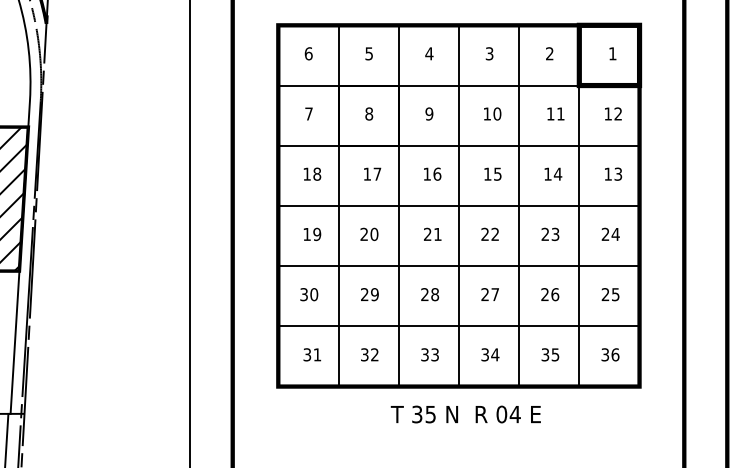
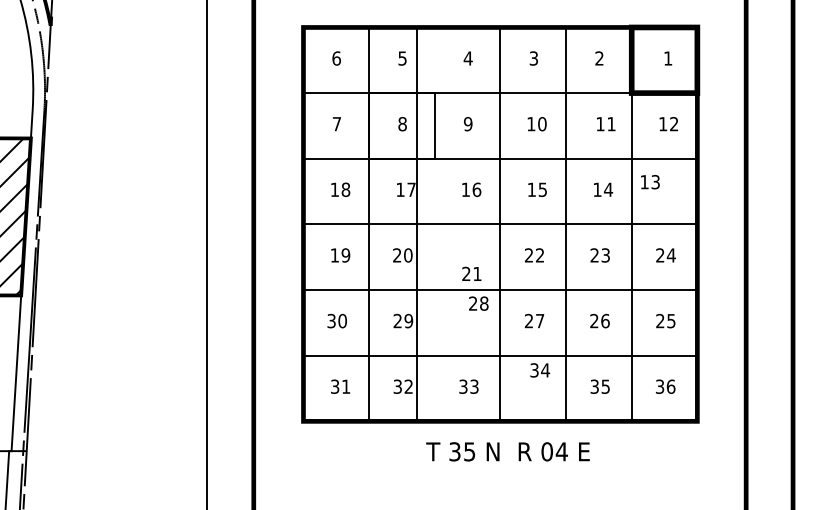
text: (613, 173) -> (650, 181), moved
line: (398, 205) -> (417, 223), moved
text: (432, 233) -> (471, 272), moved
text: (430, 294) -> (479, 303), moved
text: (490, 354) -> (540, 370), moved

